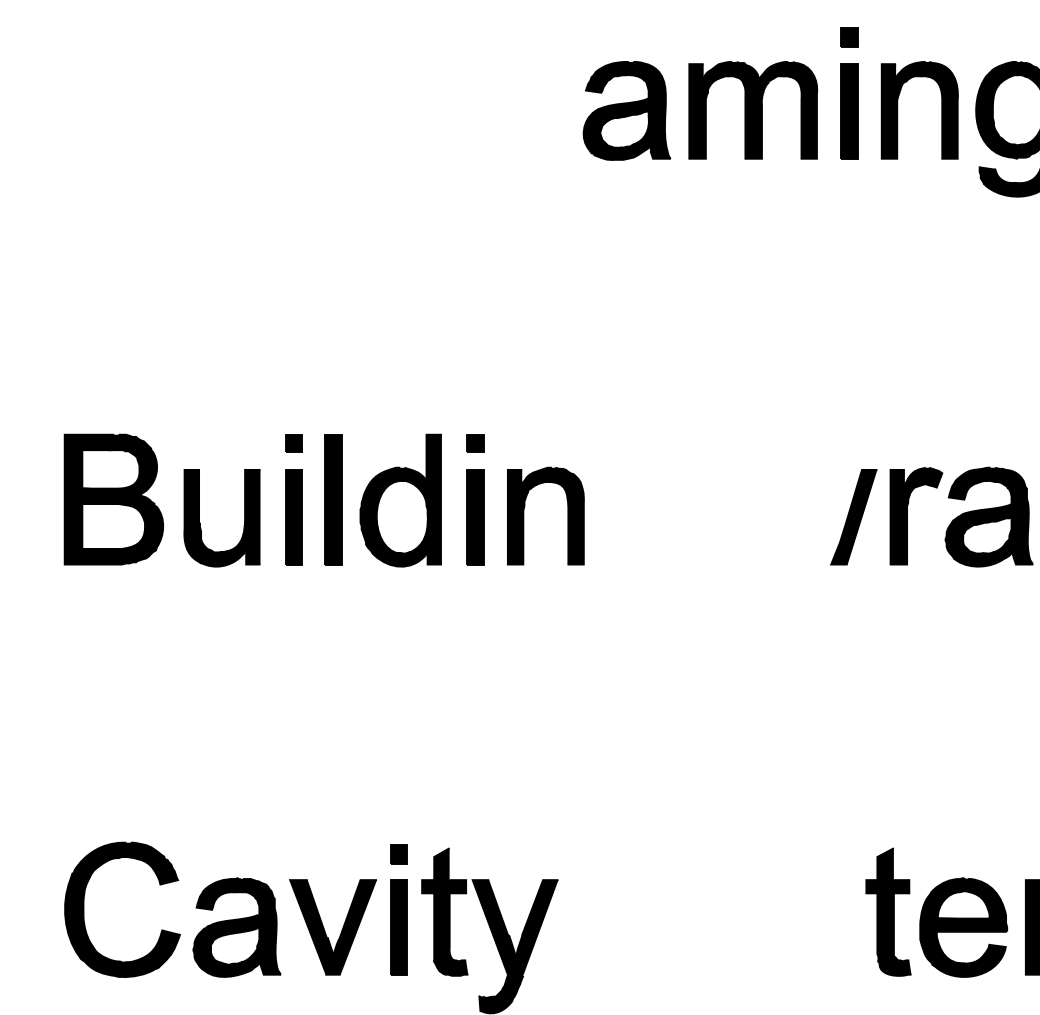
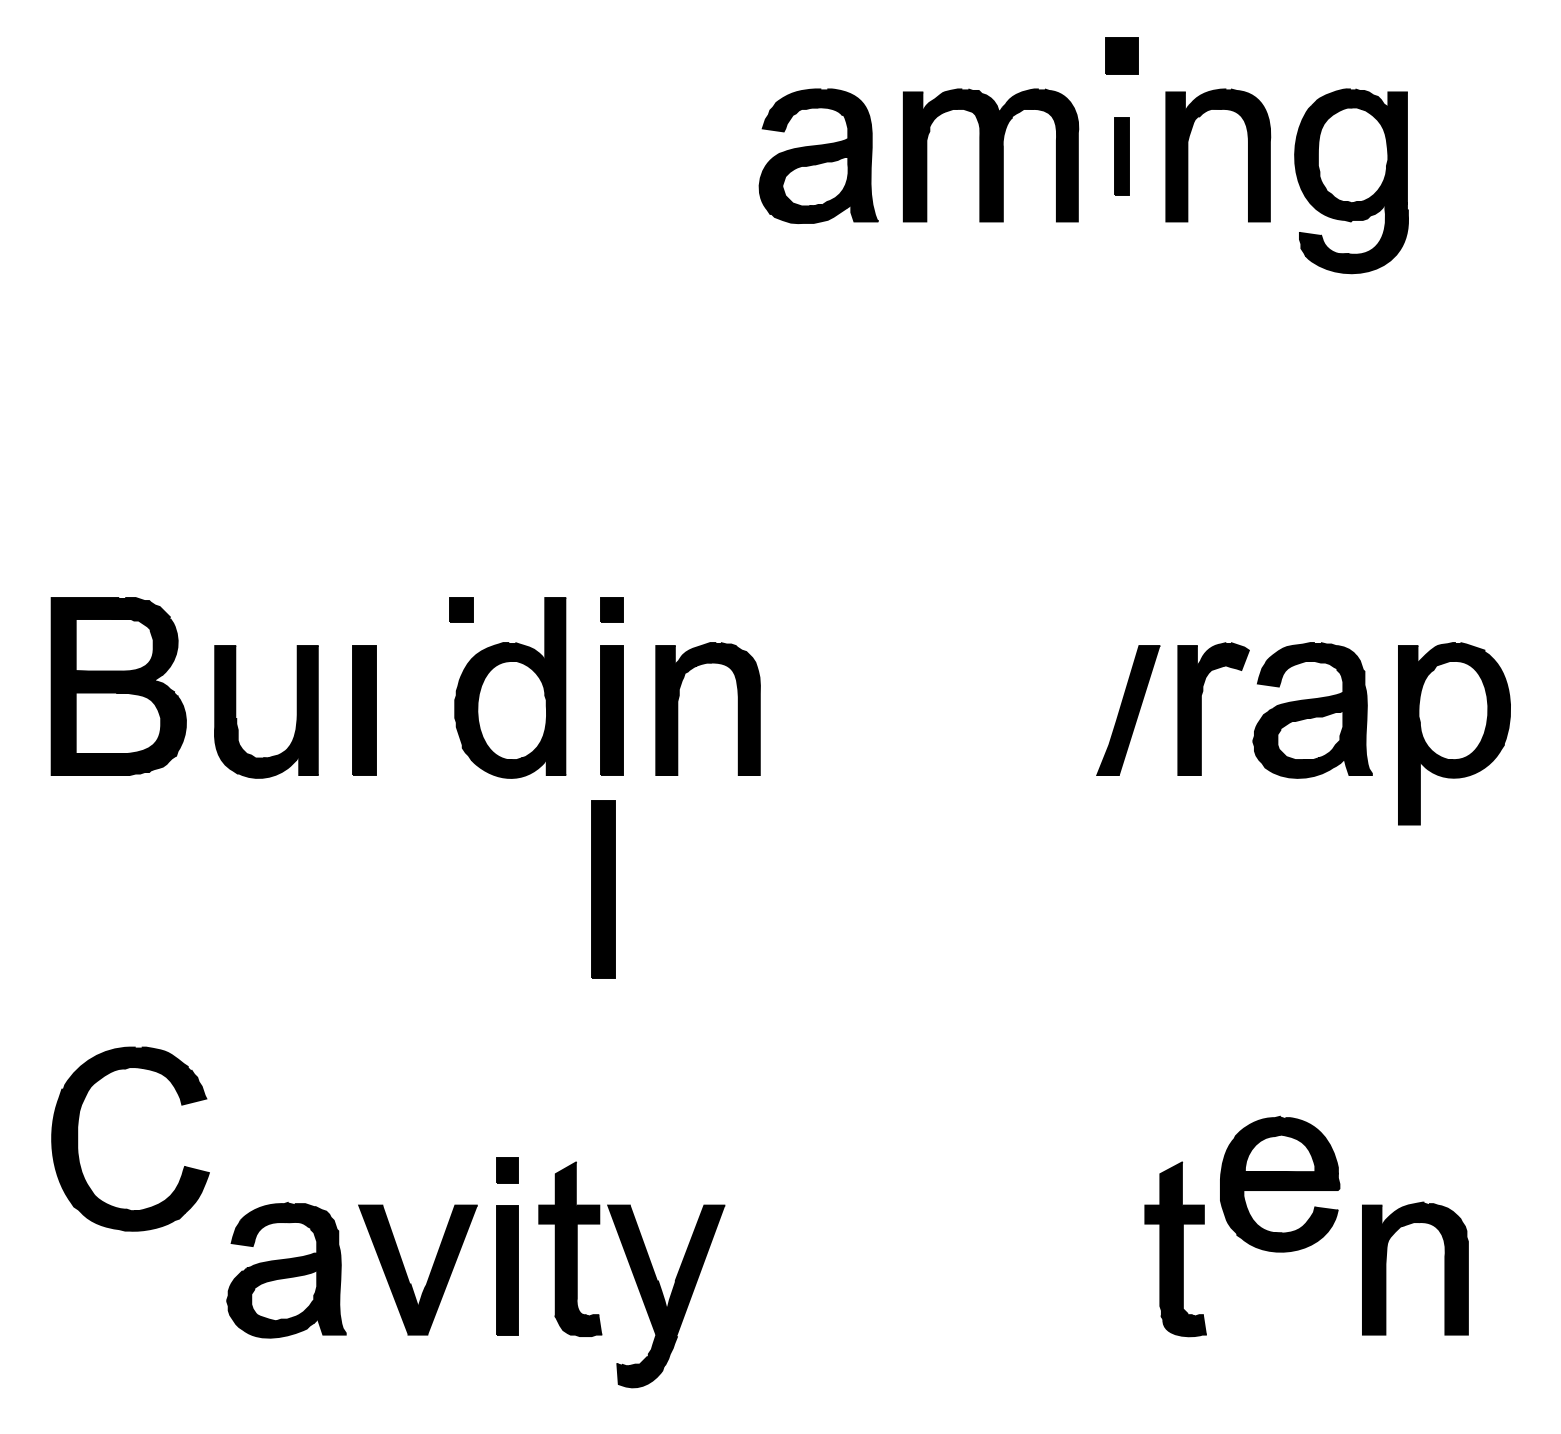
part: (848, 37) -> (1121, 55), size x1.4
part: (848, 111) -> (1121, 156), size x0.6
part: (294, 443) -> (461, 609), moved
part: (333, 499) -> (603, 889), moved
part: (84, 909) -> (78, 1138), moved
part: (963, 926) -> (1280, 1183), moved

